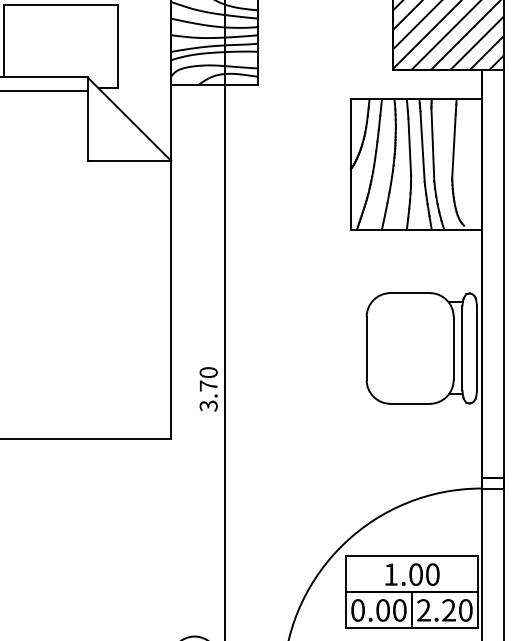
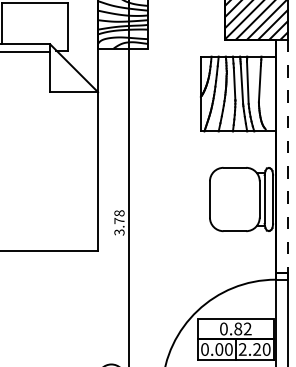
line: (503, 273) -> (288, 156), solid -> dashed
text: (208, 372) -> (119, 213), 3.70 -> 3.78
text: (411, 573) -> (235, 328), 1.00 -> 0.82

